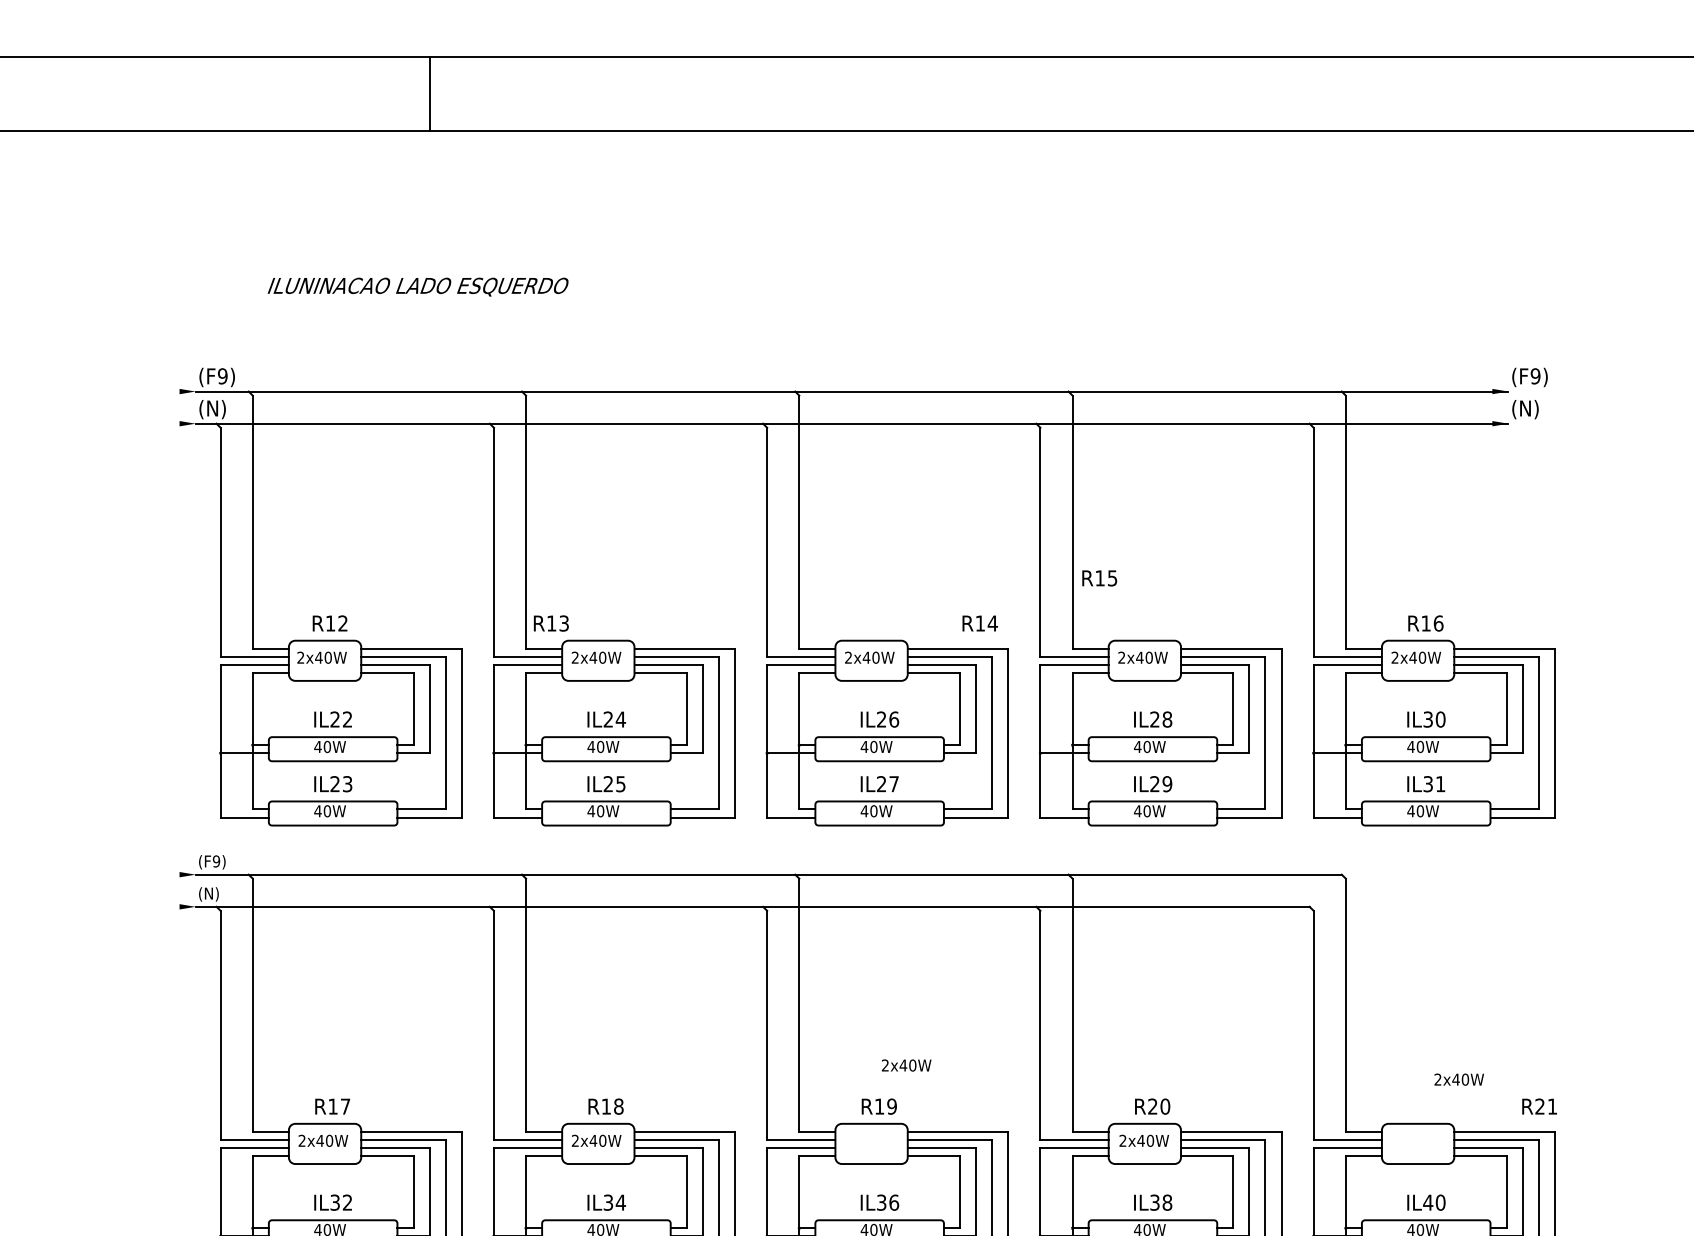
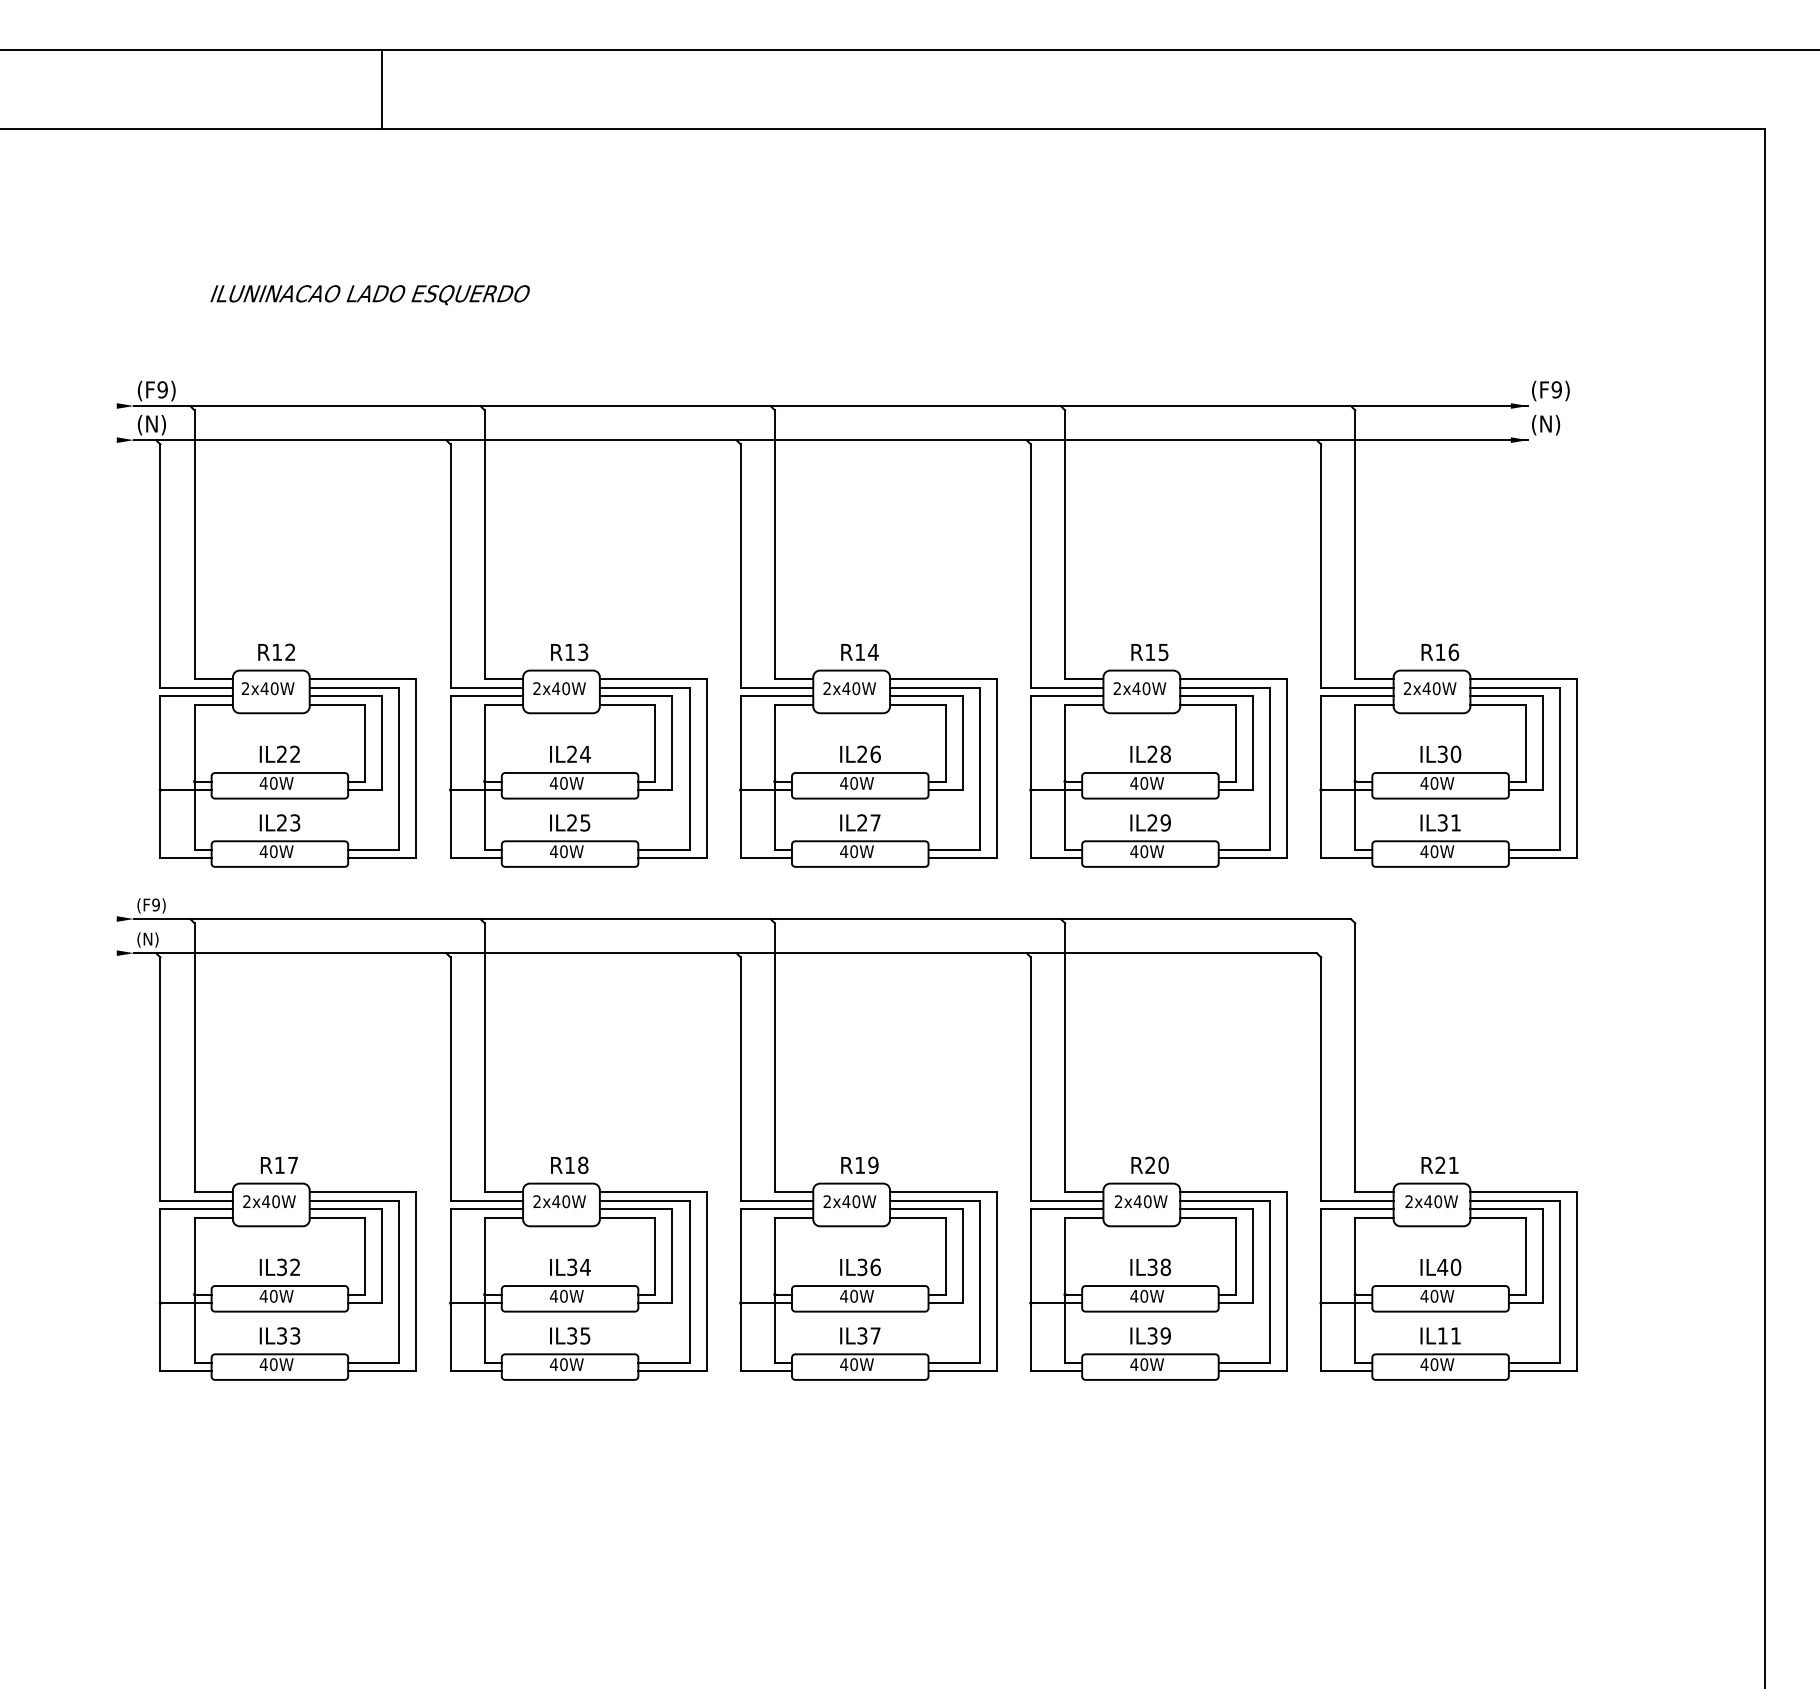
text: (1099, 578) -> (1149, 652), moved
text: (551, 622) -> (569, 651), moved
text: (979, 623) -> (859, 652), moved
text: (906, 1065) -> (849, 1201), moved
text: (1459, 1079) -> (1431, 1201), moved
text: (1539, 1105) -> (1439, 1164), moved

